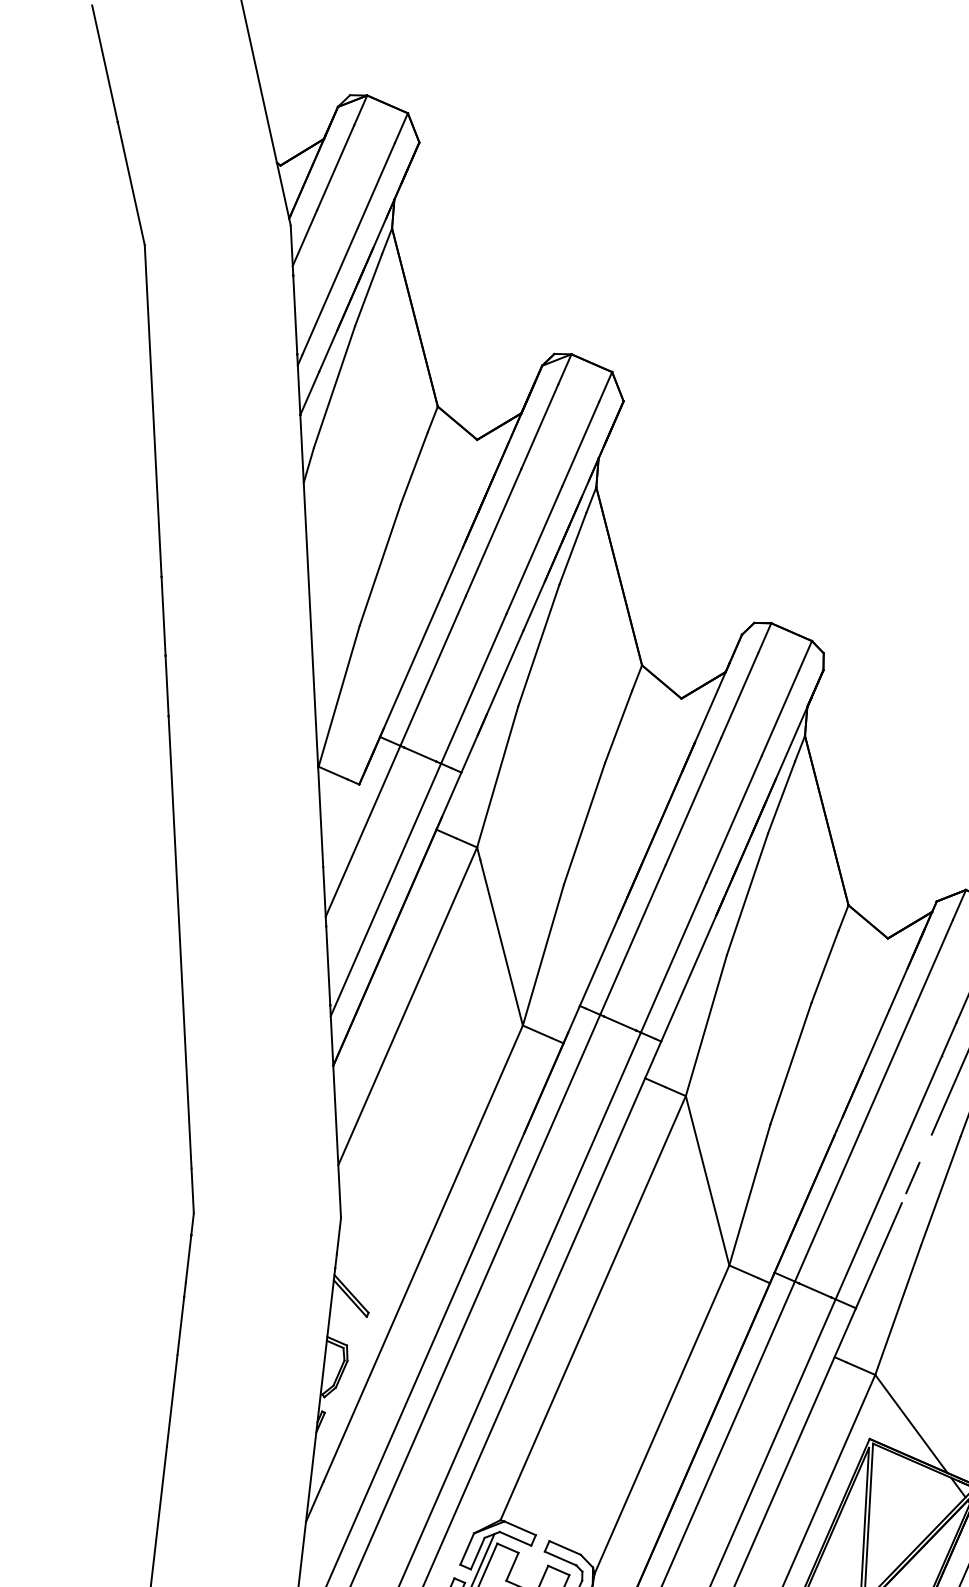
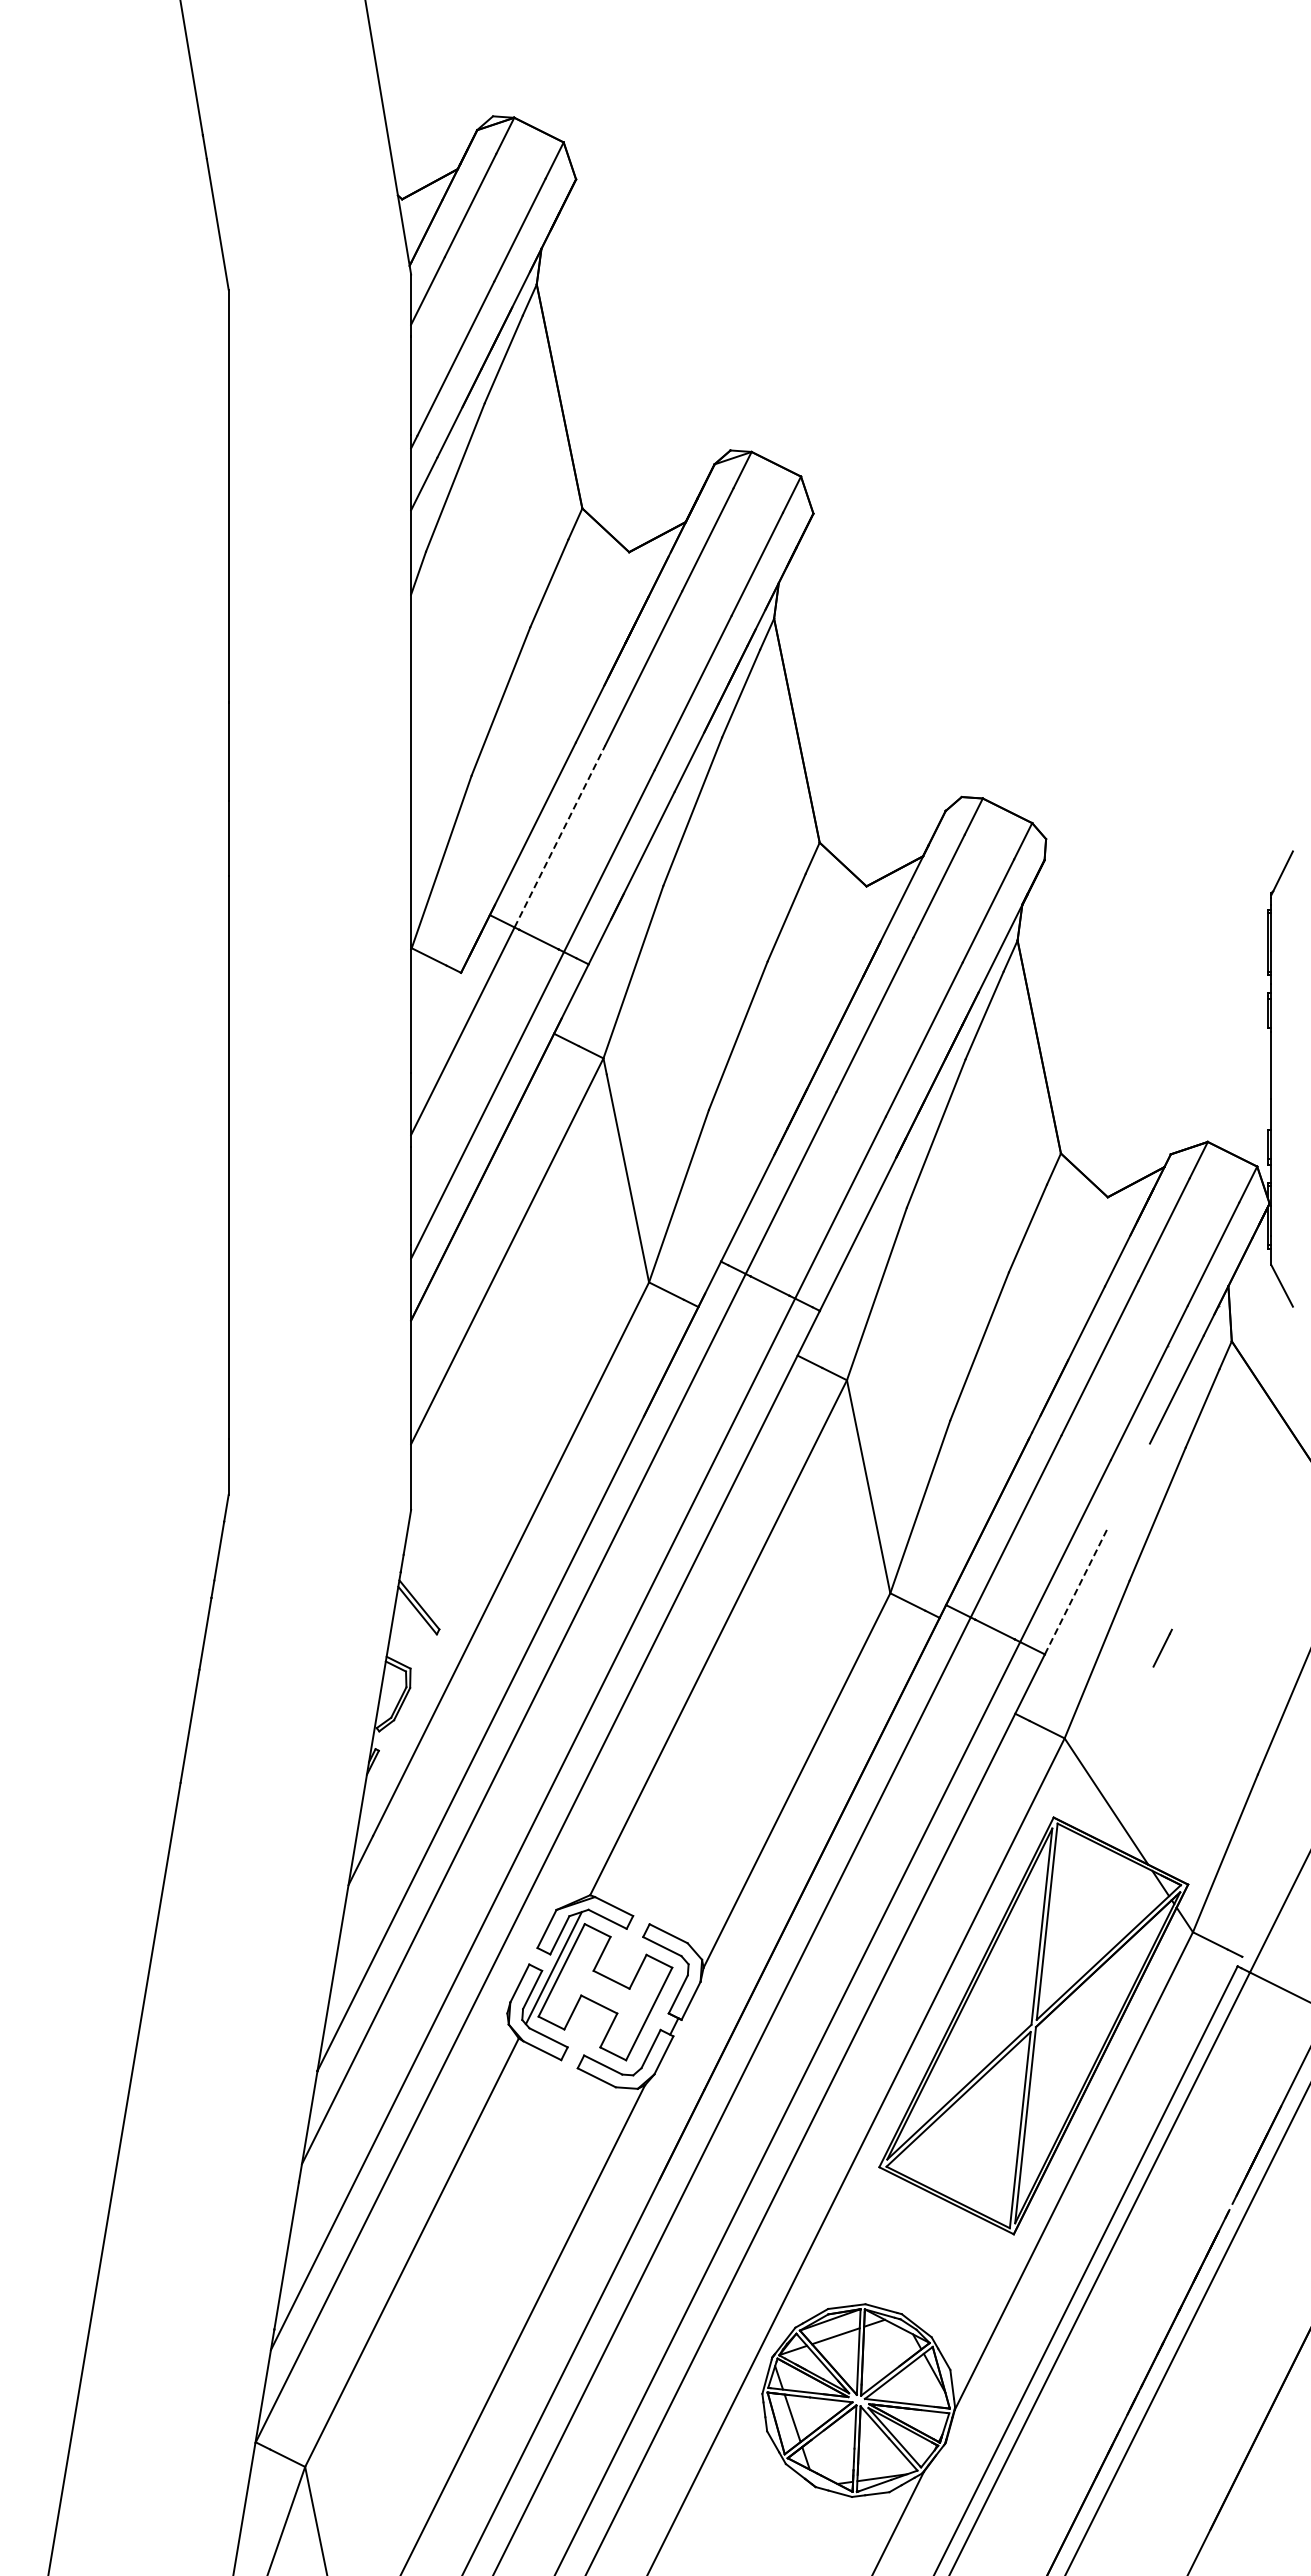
line: (432, 671) -> (559, 836), solid -> dashed
line: (912, 1177) -> (1162, 1647), moved
line: (878, 1255) -> (1076, 1590), solid -> dashed

